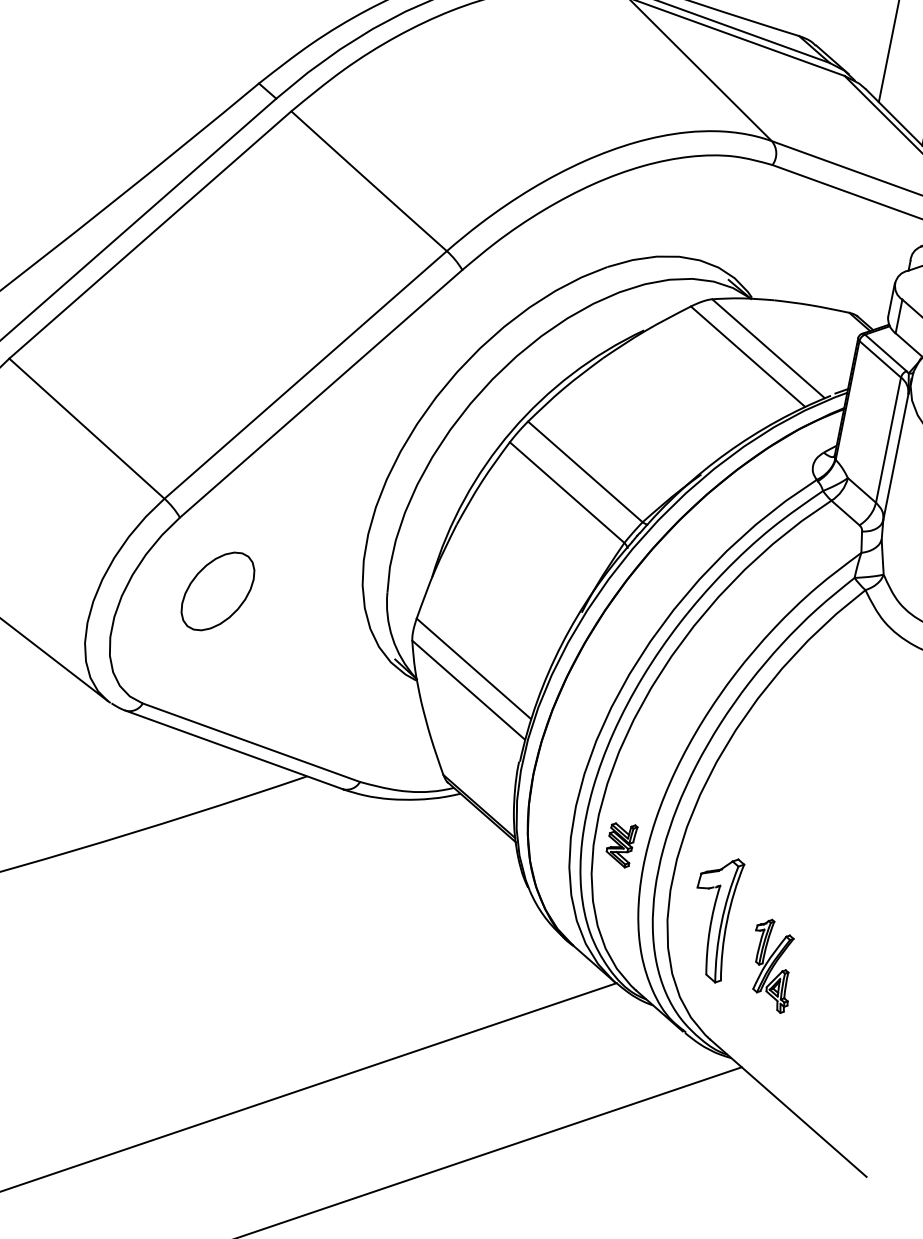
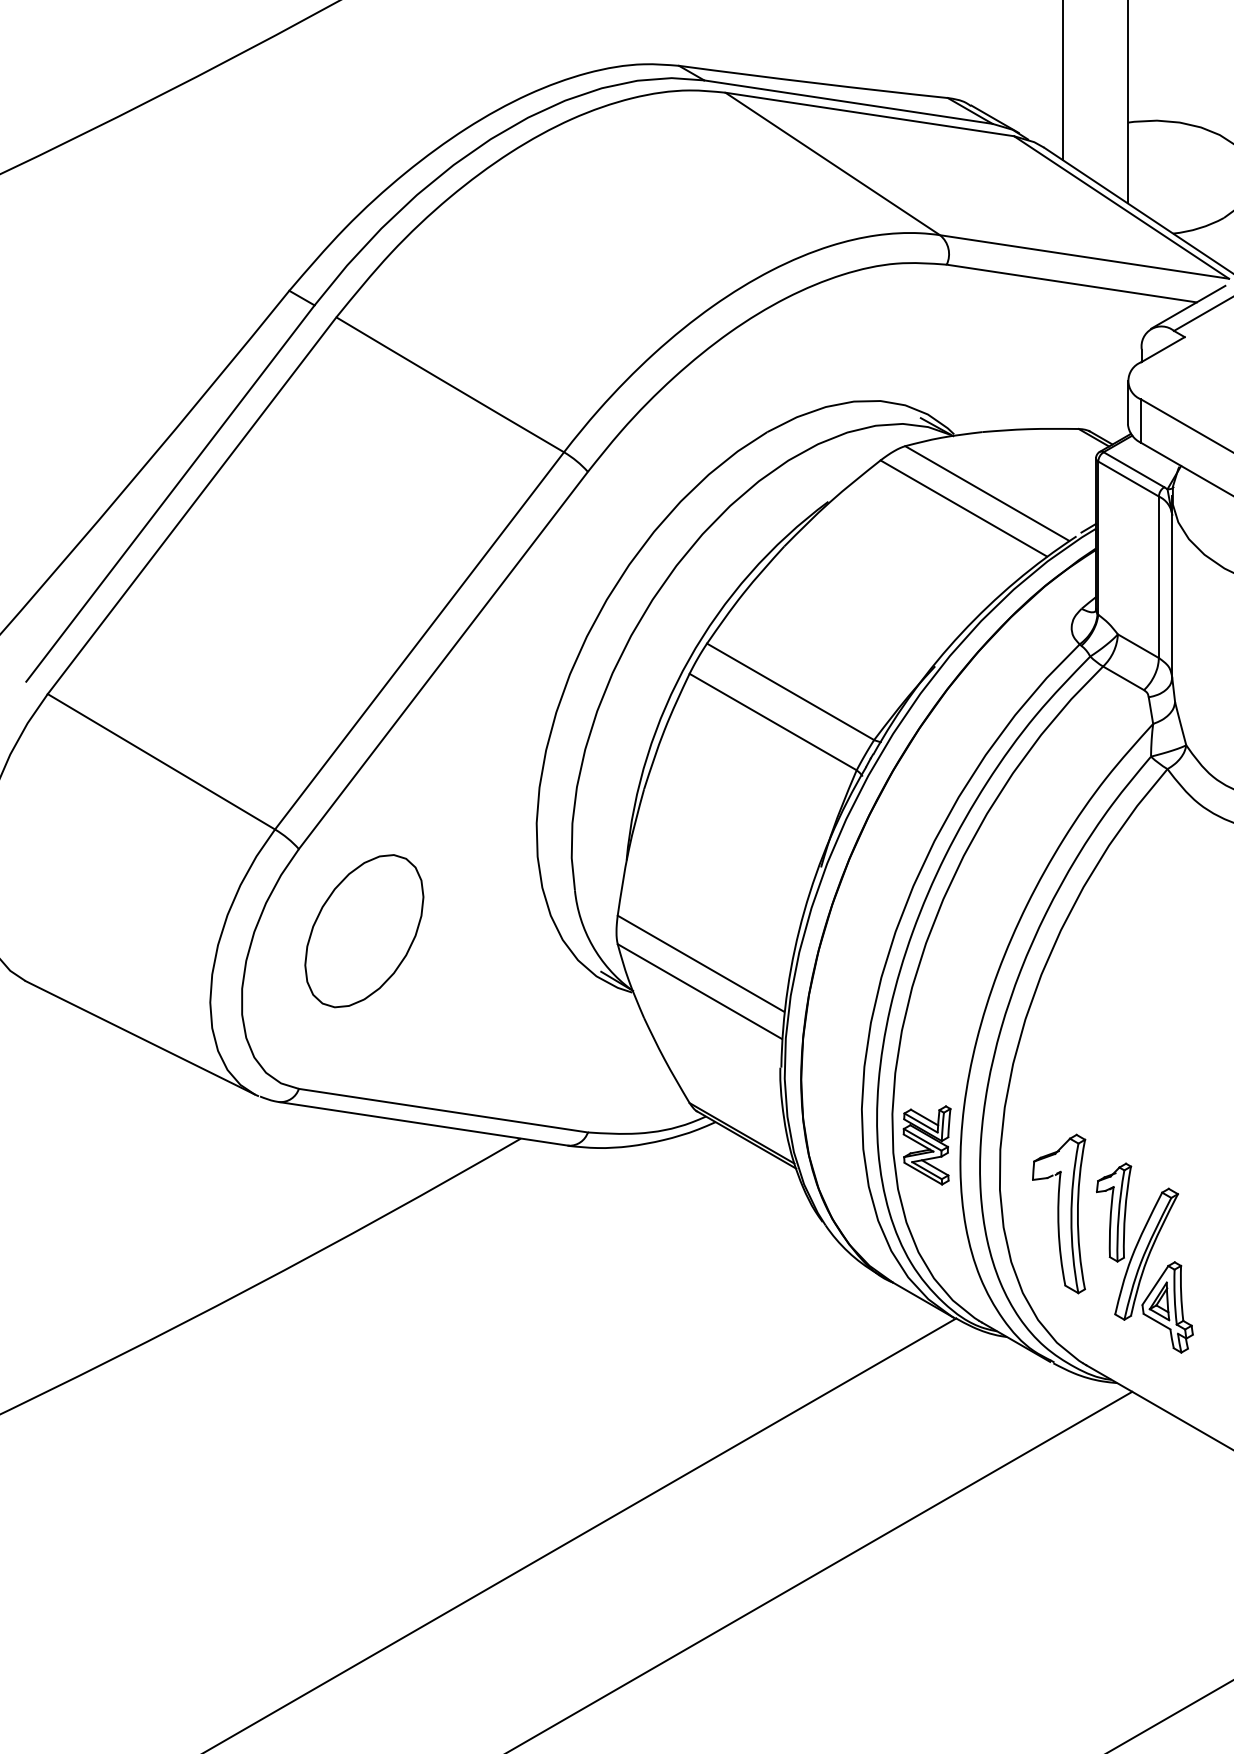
part: (218, 591) -> (364, 931), size x1.43
part: (620, 844) -> (926, 1145), size x1.43
part: (772, 965) -> (1144, 1257), size x1.67

